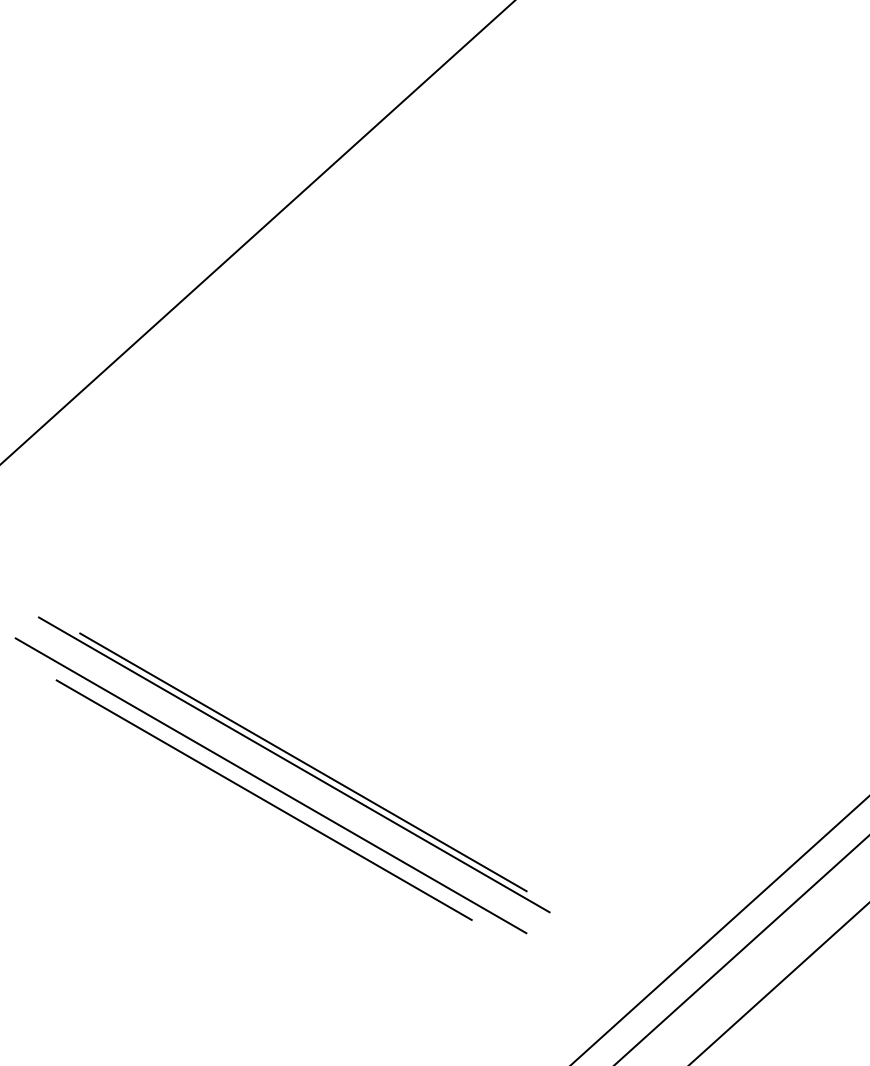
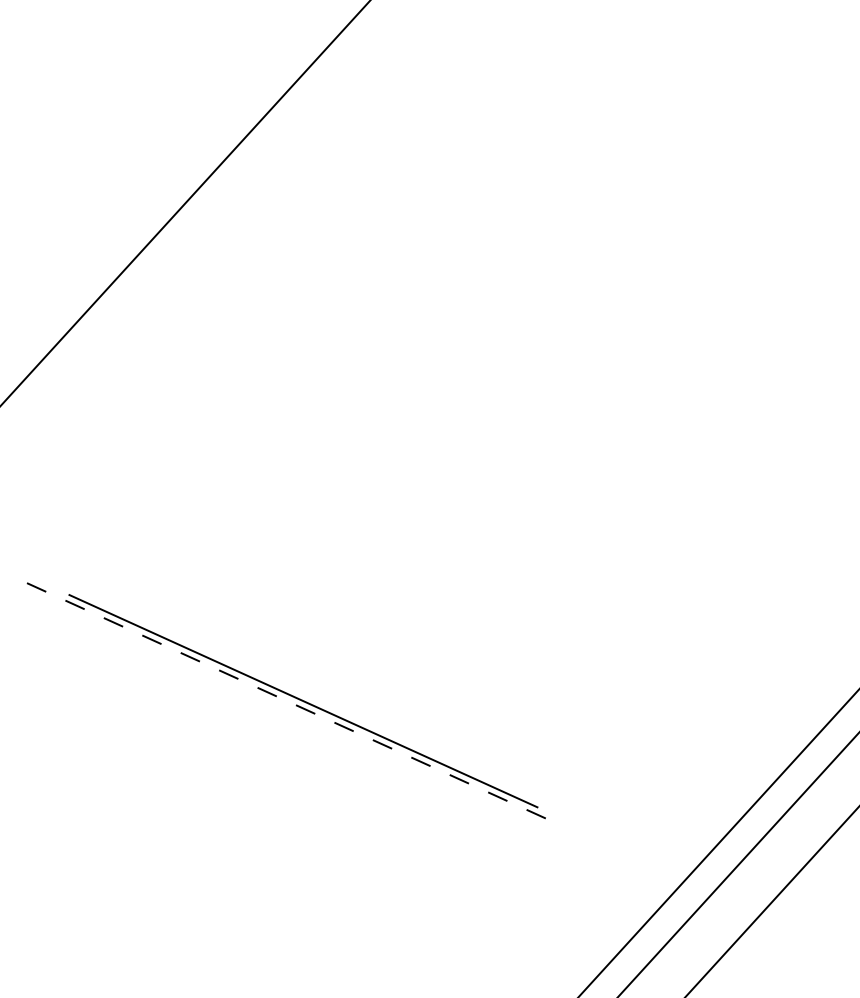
line: (294, 764) -> (294, 704), solid -> dashed
line: (270, 785) -> (273, 727), removed
line: (263, 800) -> (267, 742), removed

